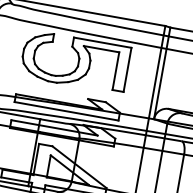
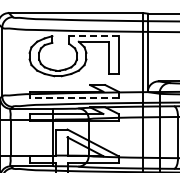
line: (102, 42) -> (93, 36), solid -> dashed
line: (65, 111) -> (73, 98), solid -> dashed

